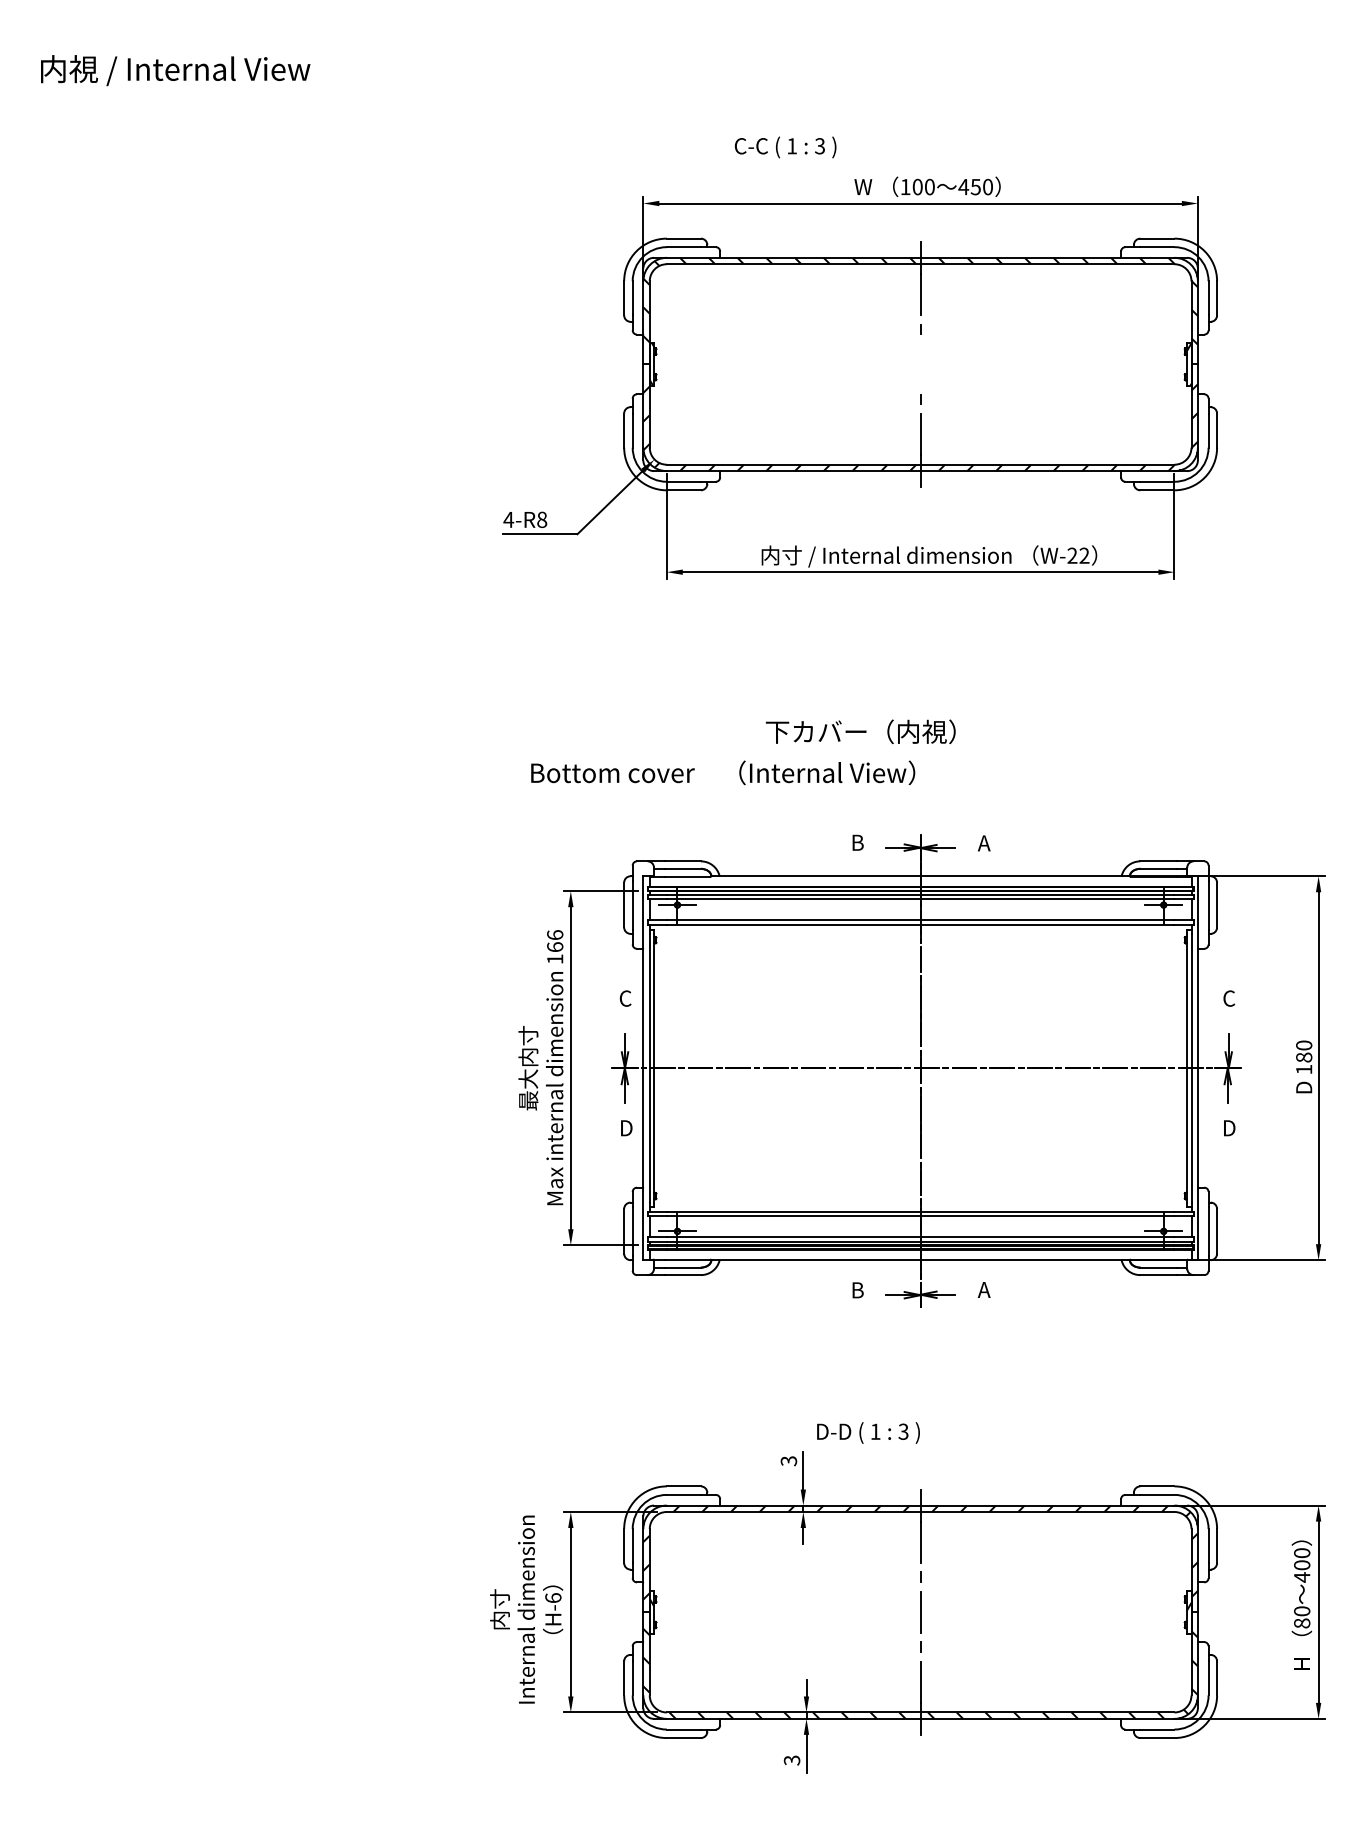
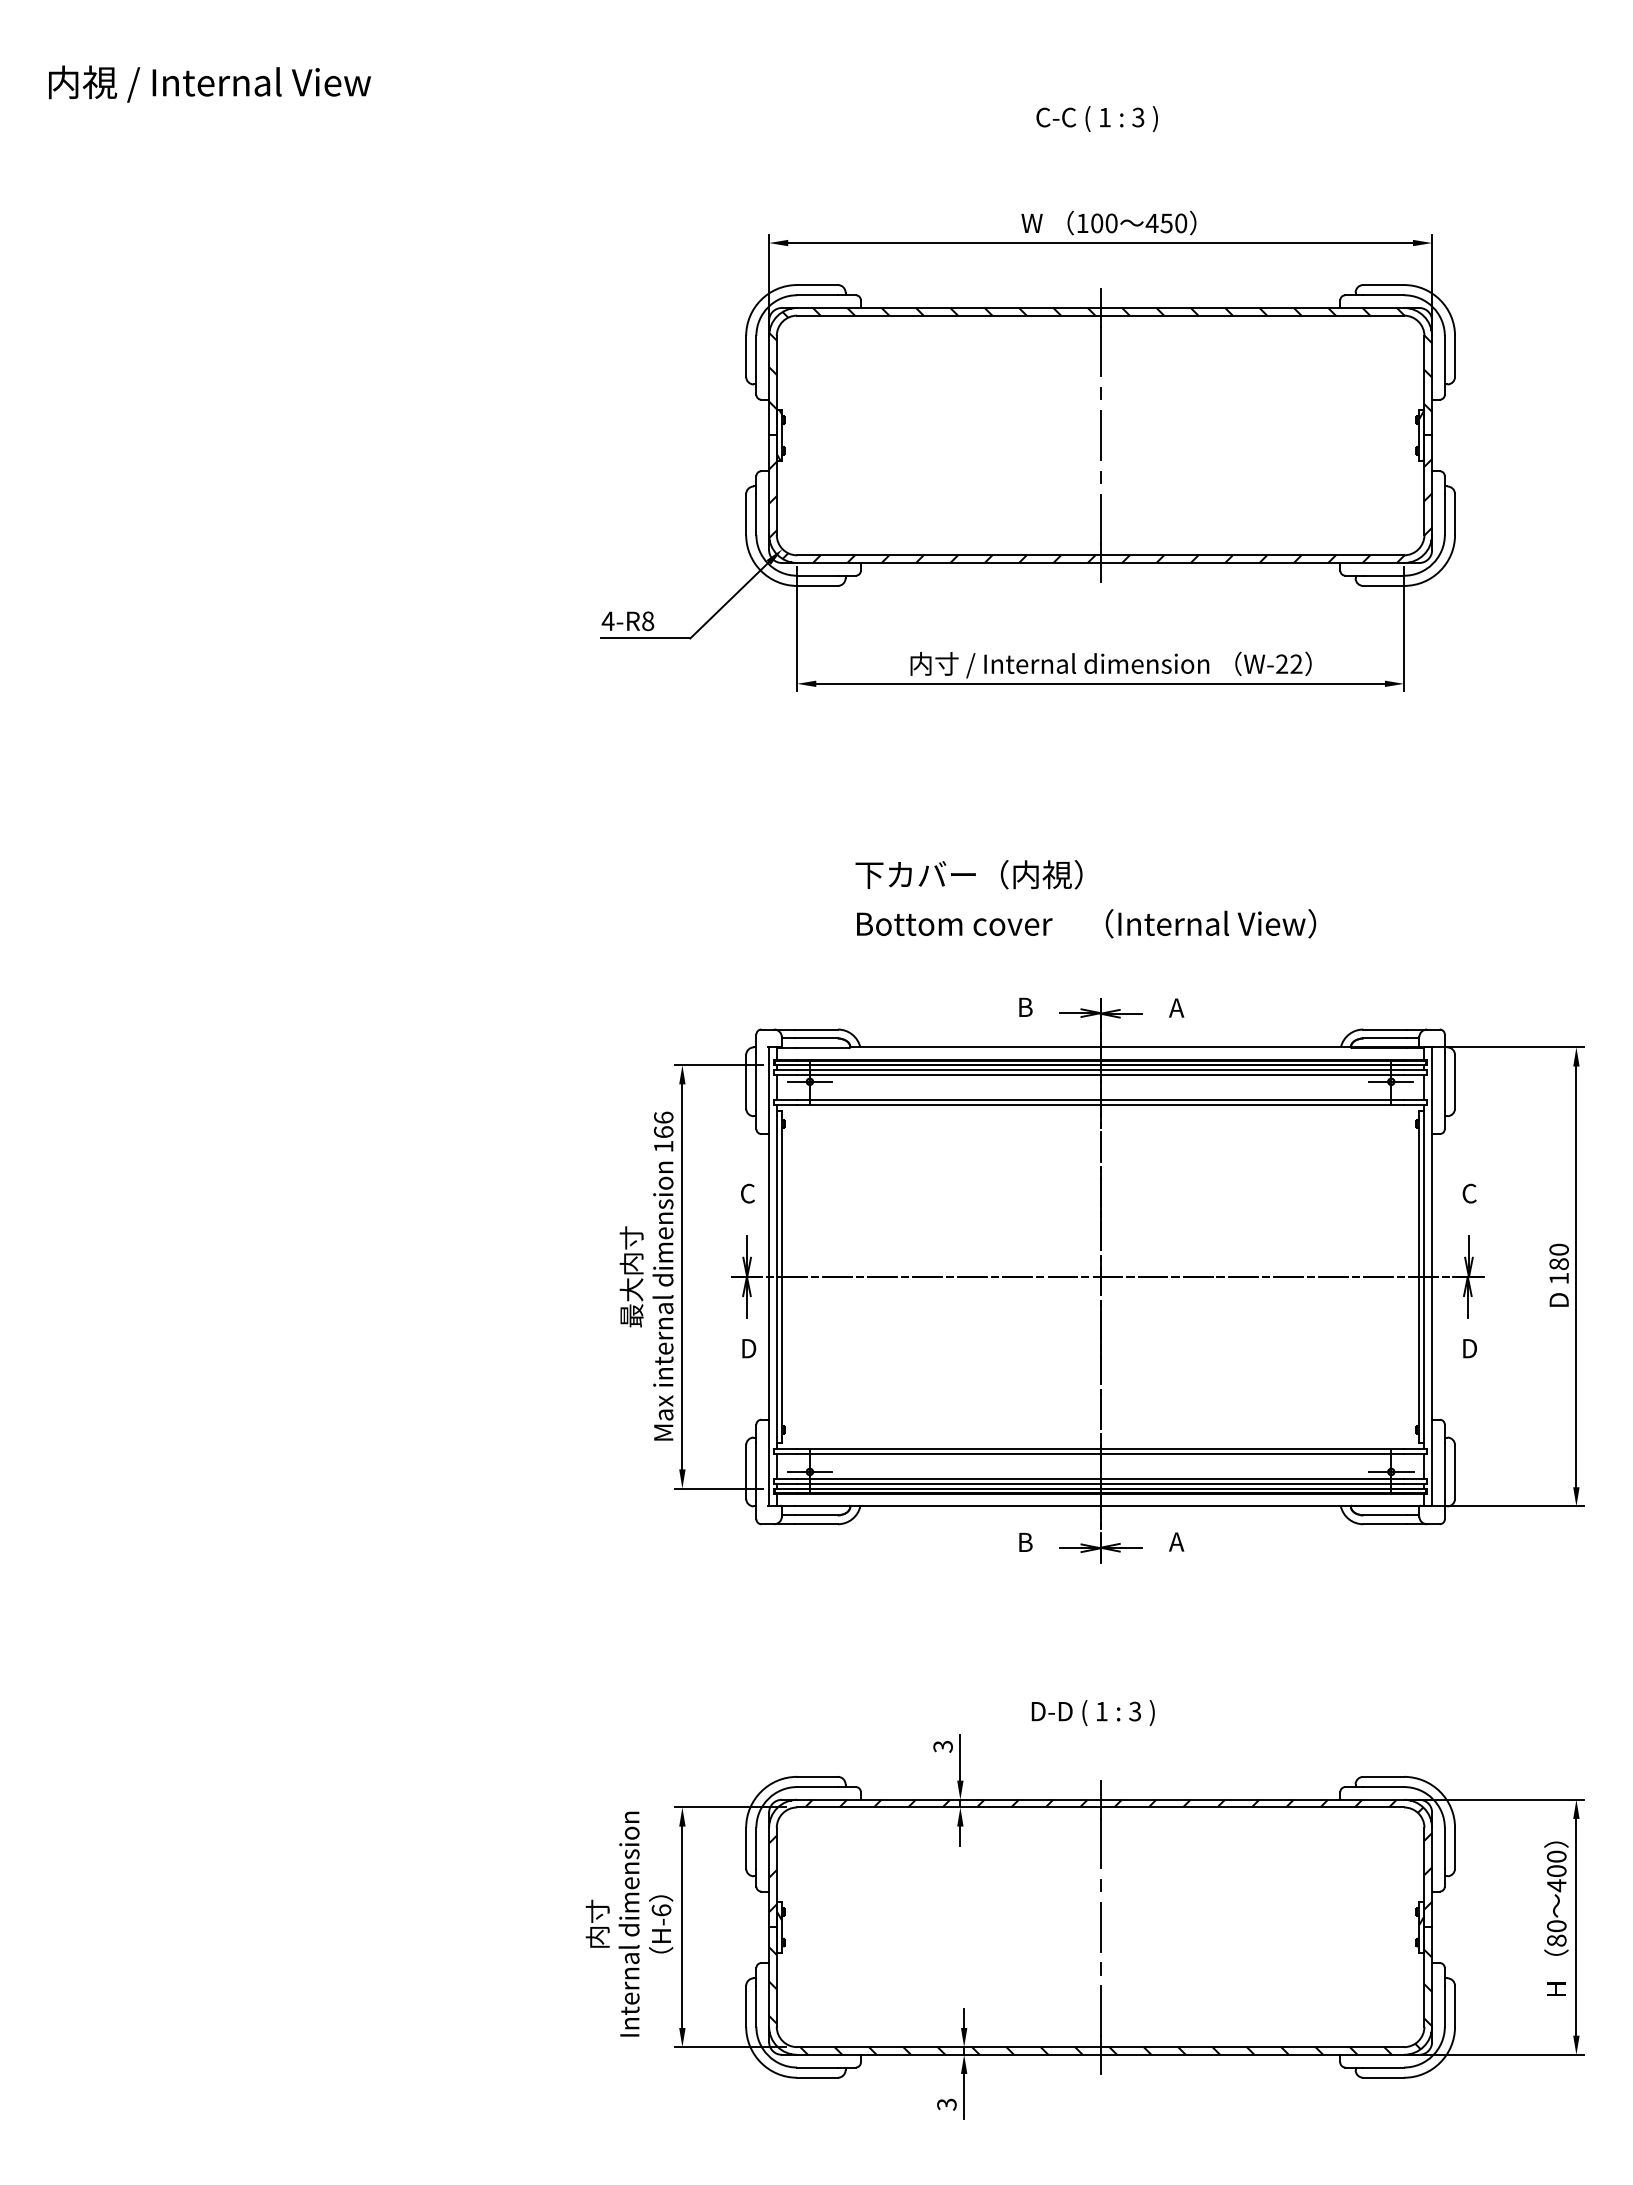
text: (785, 147) -> (1096, 118), moved
line: (920, 364) -> (1100, 435), added
text: (860, 731) -> (968, 874), moved
text: (723, 772) -> (1086, 923), moved
text: (867, 1432) -> (1092, 1712), moved

